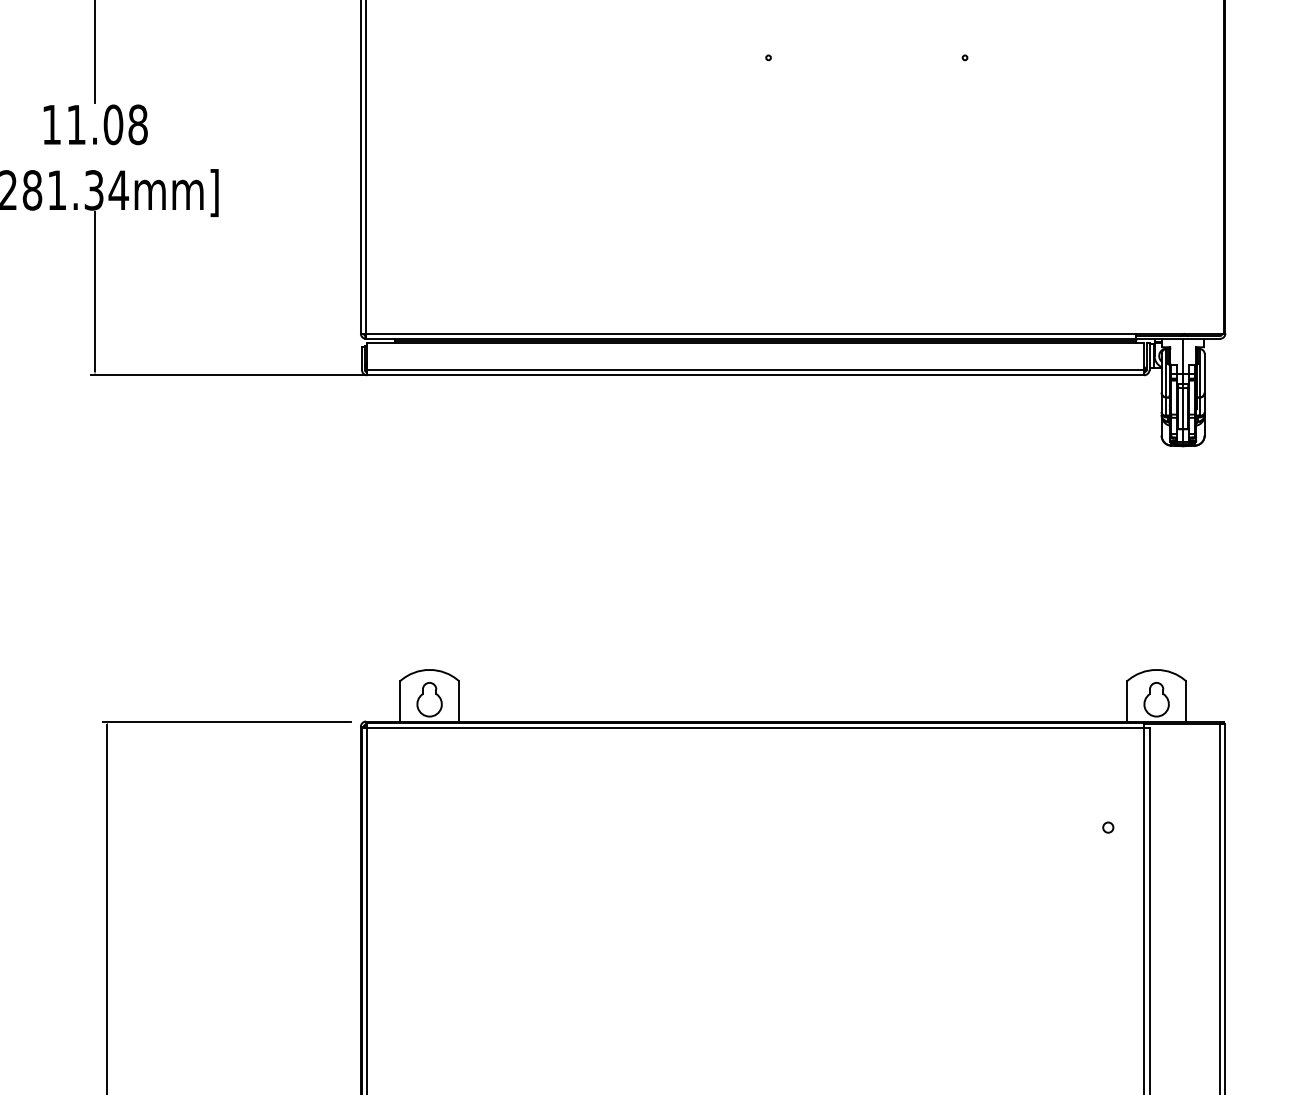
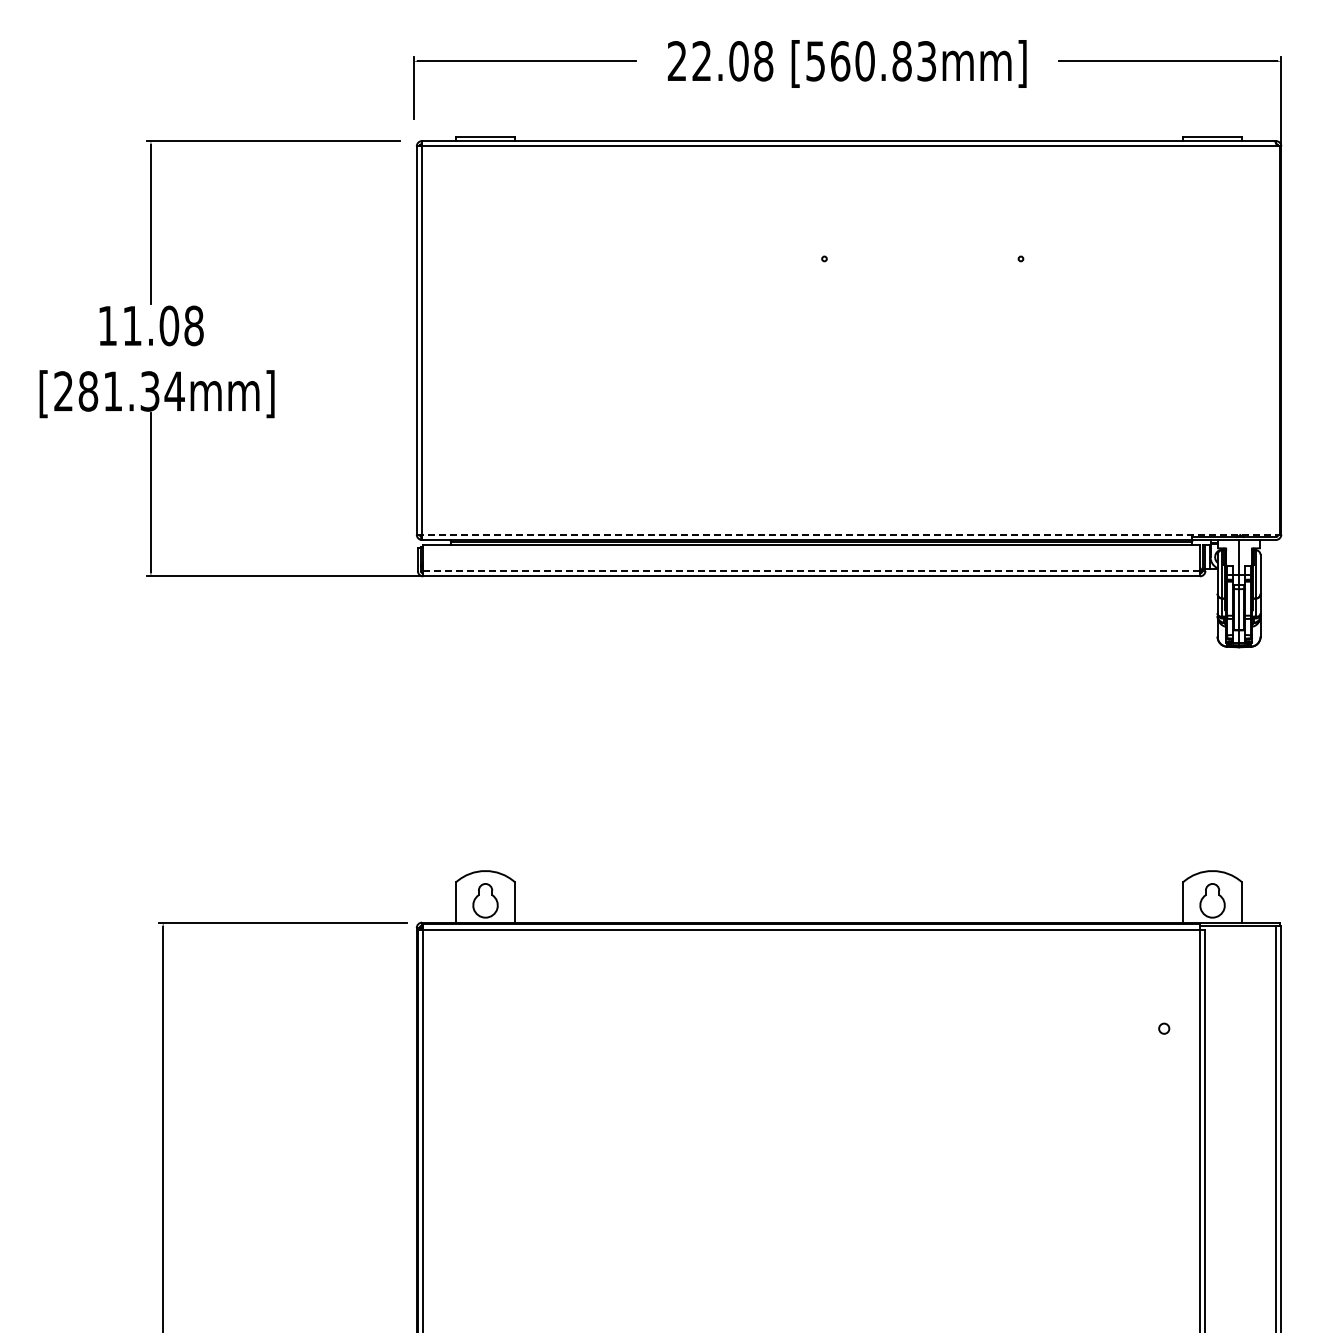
line: (792, 333) -> (848, 534), solid -> dashed
line: (756, 369) -> (812, 570), solid -> dashed

